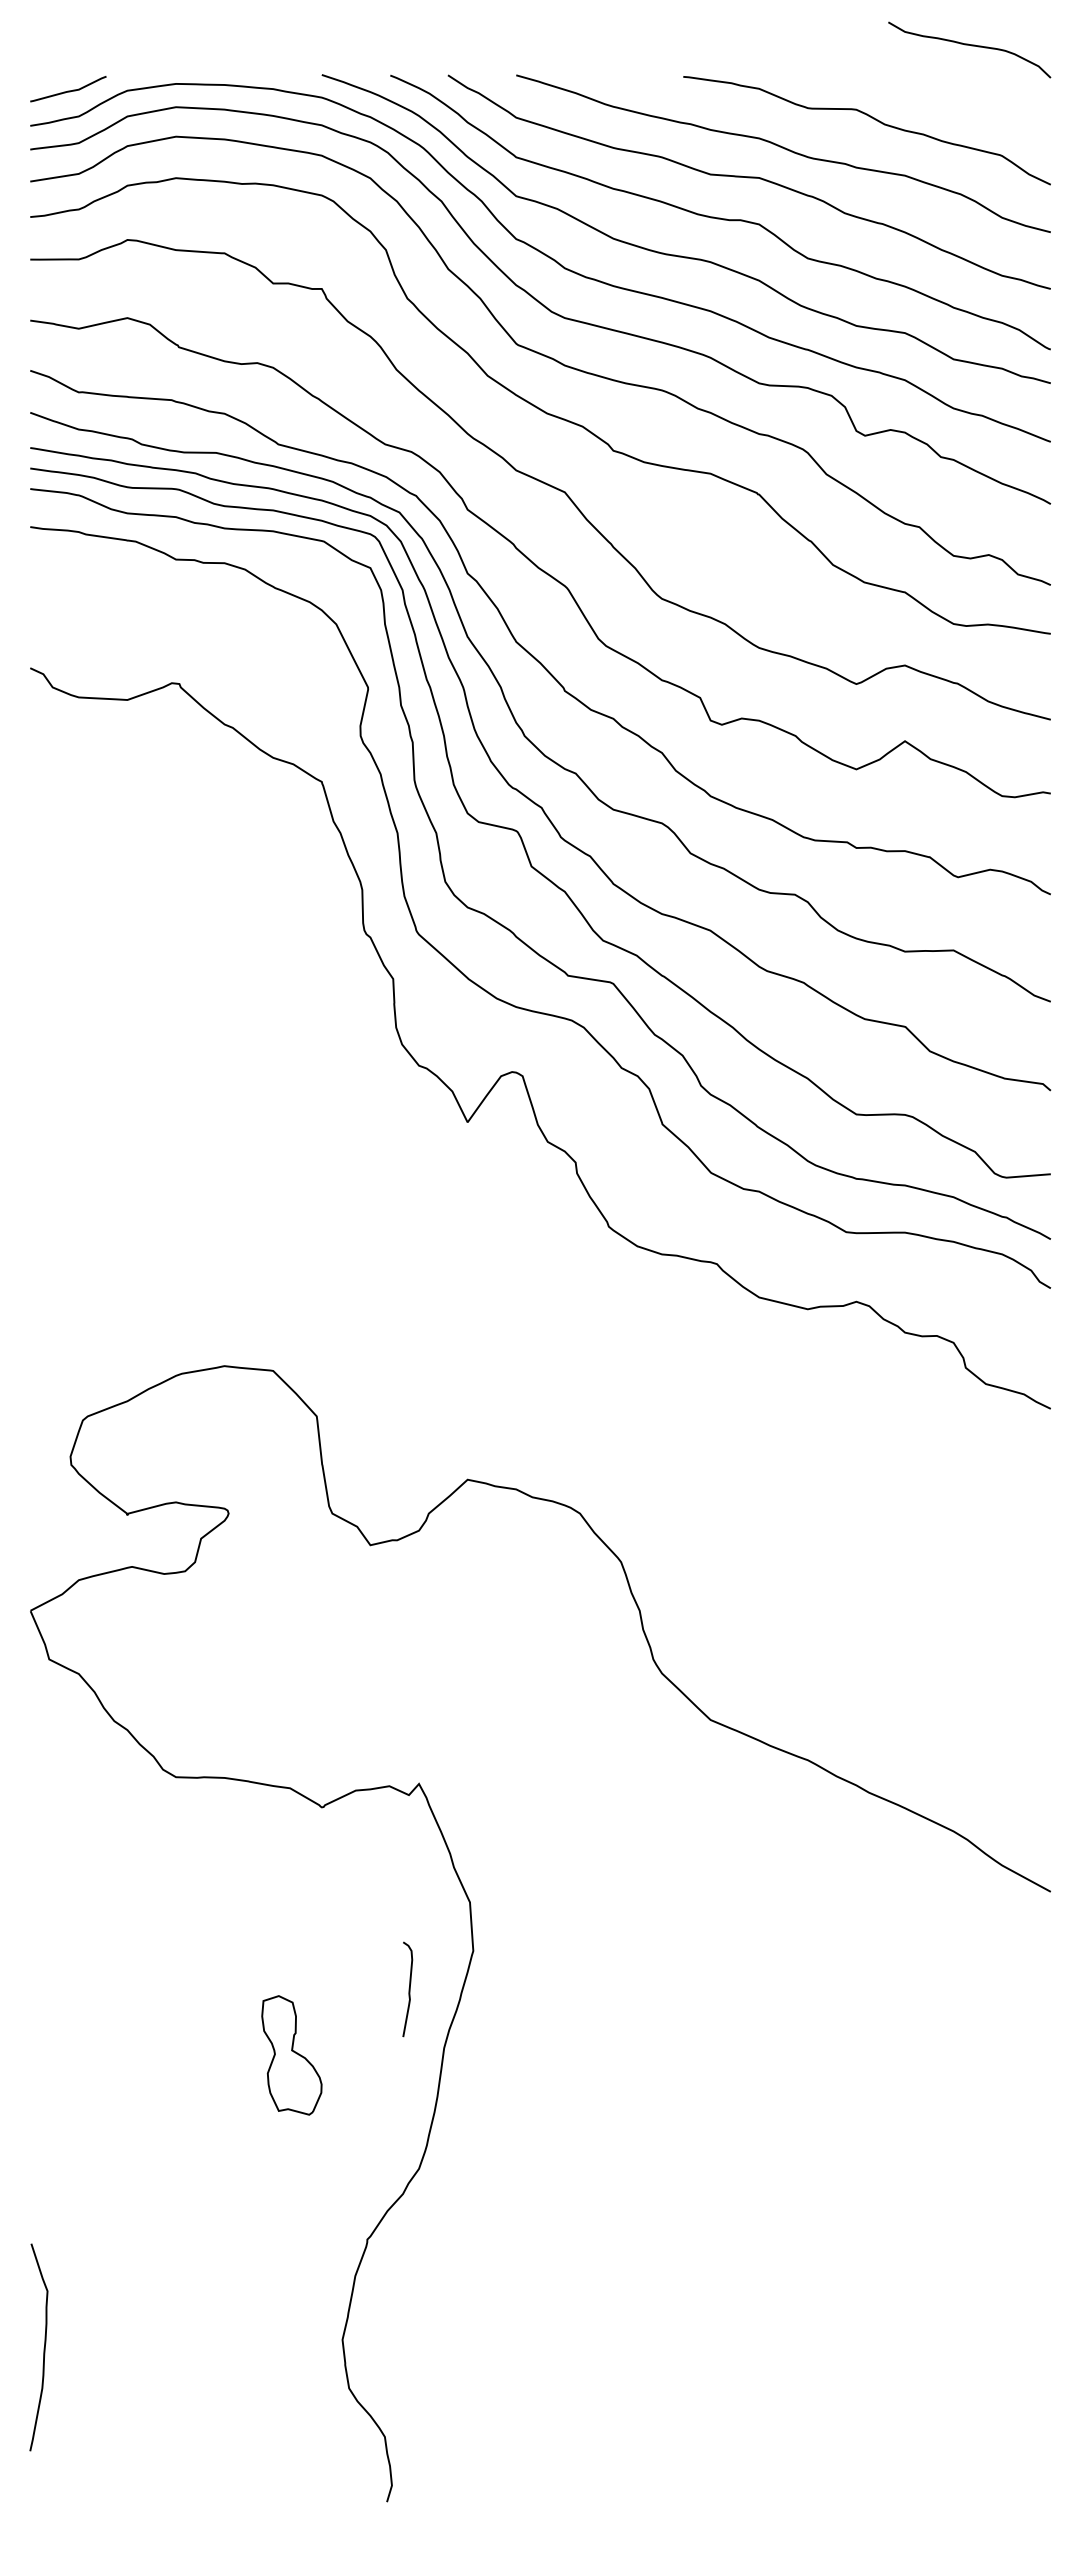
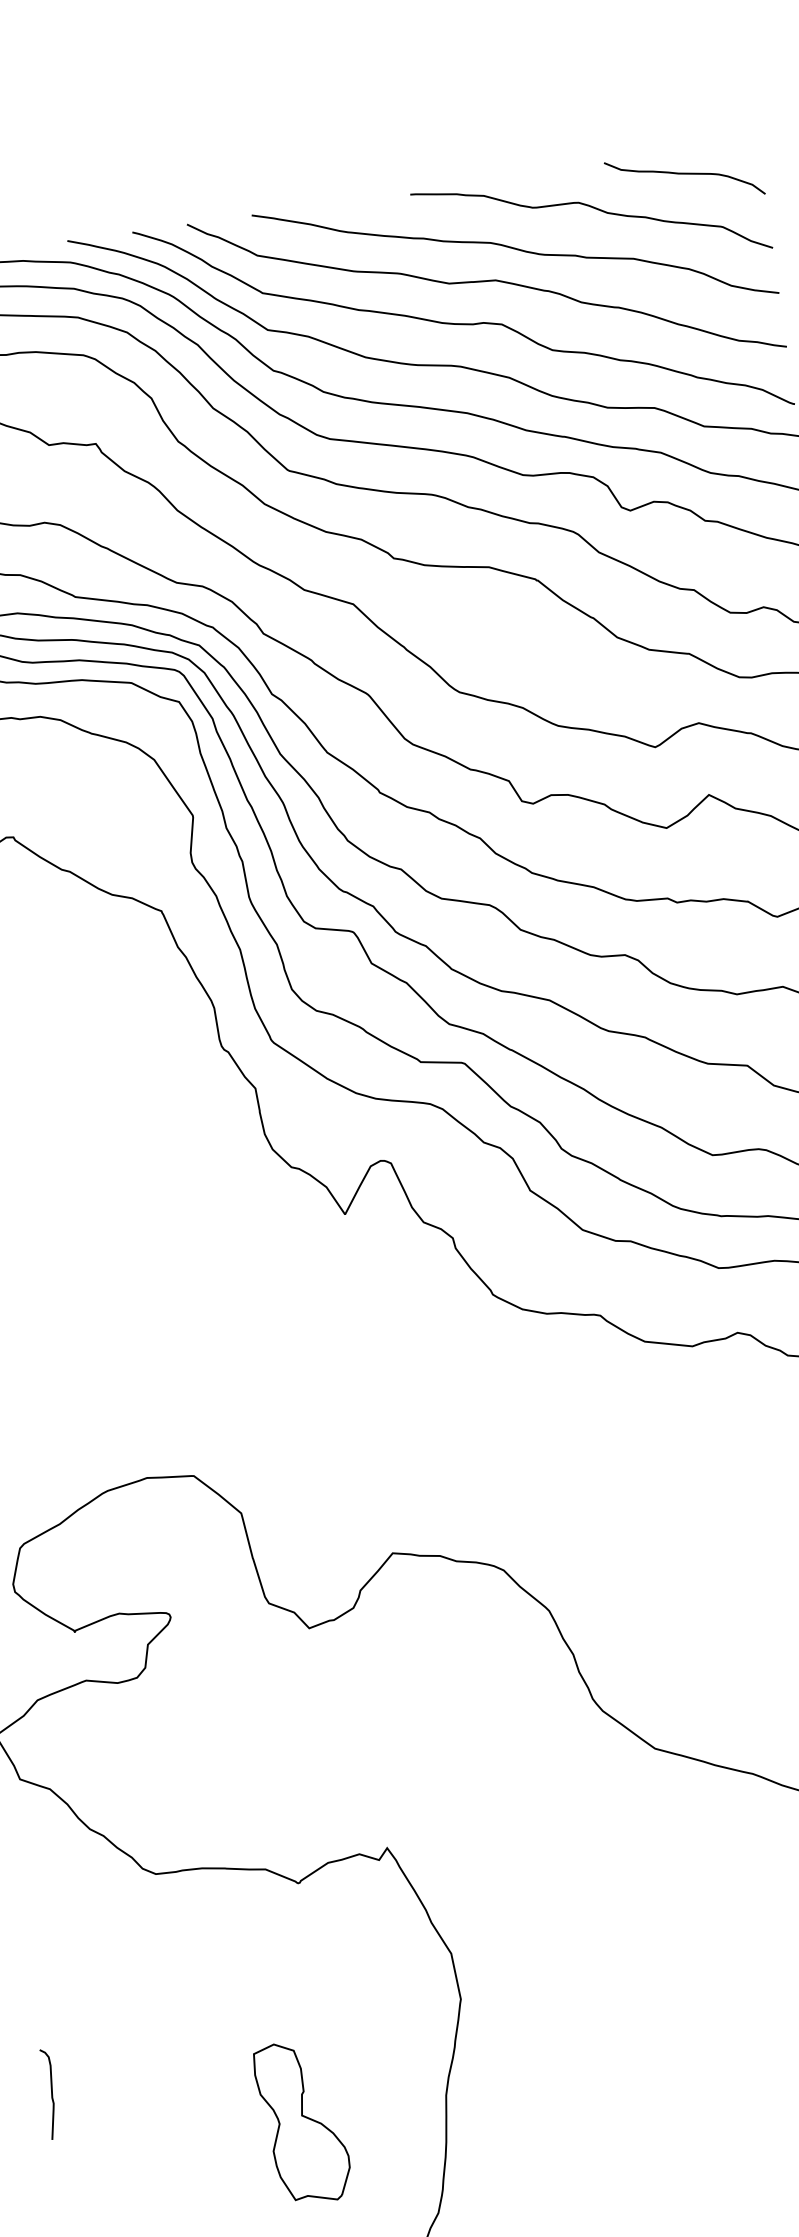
curve: (971, 46) -> (686, 174), moved
curve: (408, 1989) -> (50, 2094), moved
part: (291, 2055) -> (302, 2122), size x1.43

